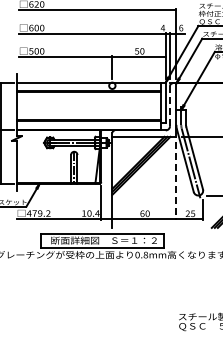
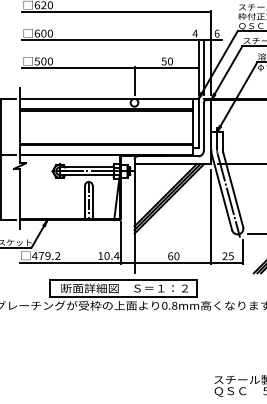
line: (170, 105) -> (204, 126), dashed -> solid
line: (176, 181) -> (211, 217), dashed -> solid

